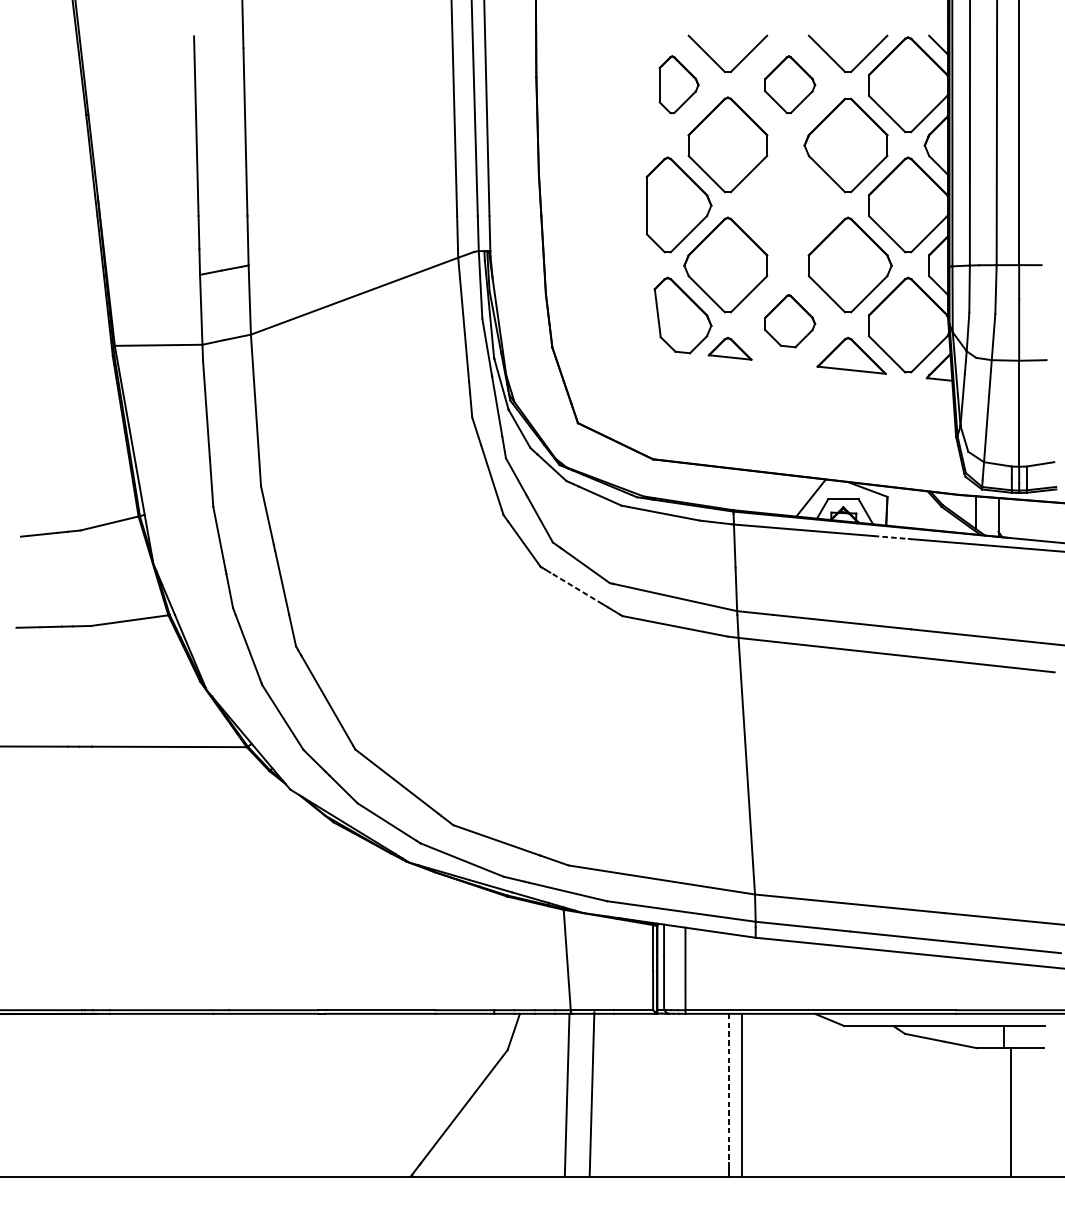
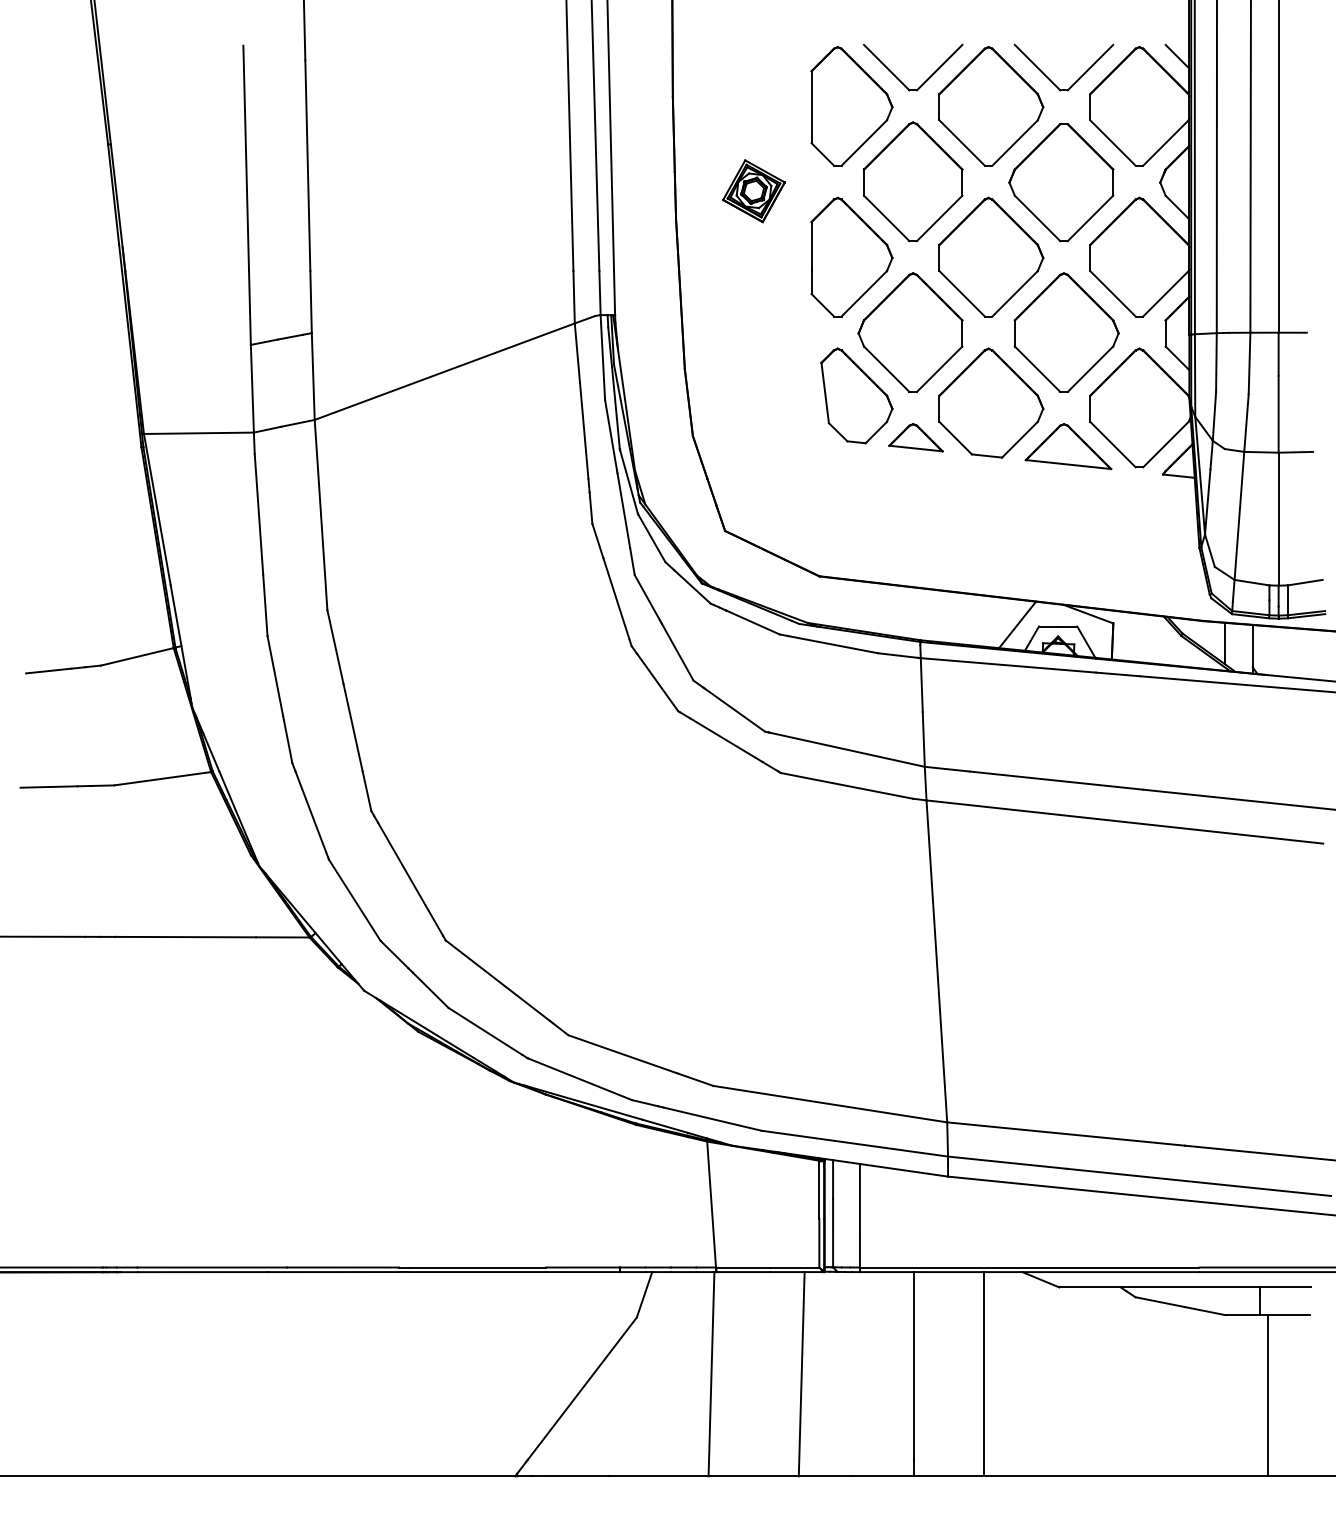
part: (678, 84) -> (851, 106), size x1.67
part: (790, 84) -> (991, 106), size x1.67
part: (600, 152) -> (753, 191), added
part: (790, 204) -> (991, 256), added
part: (790, 320) -> (991, 402), size x1.67
line: (891, 537) -> (1118, 674), dashed -> solid
line: (575, 587) -> (722, 737), dashed -> solid
line: (728, 1088) -> (914, 1365), dashed -> solid
line: (591, 1093) -> (801, 1374), moved
line: (741, 1095) -> (983, 1374), moved

